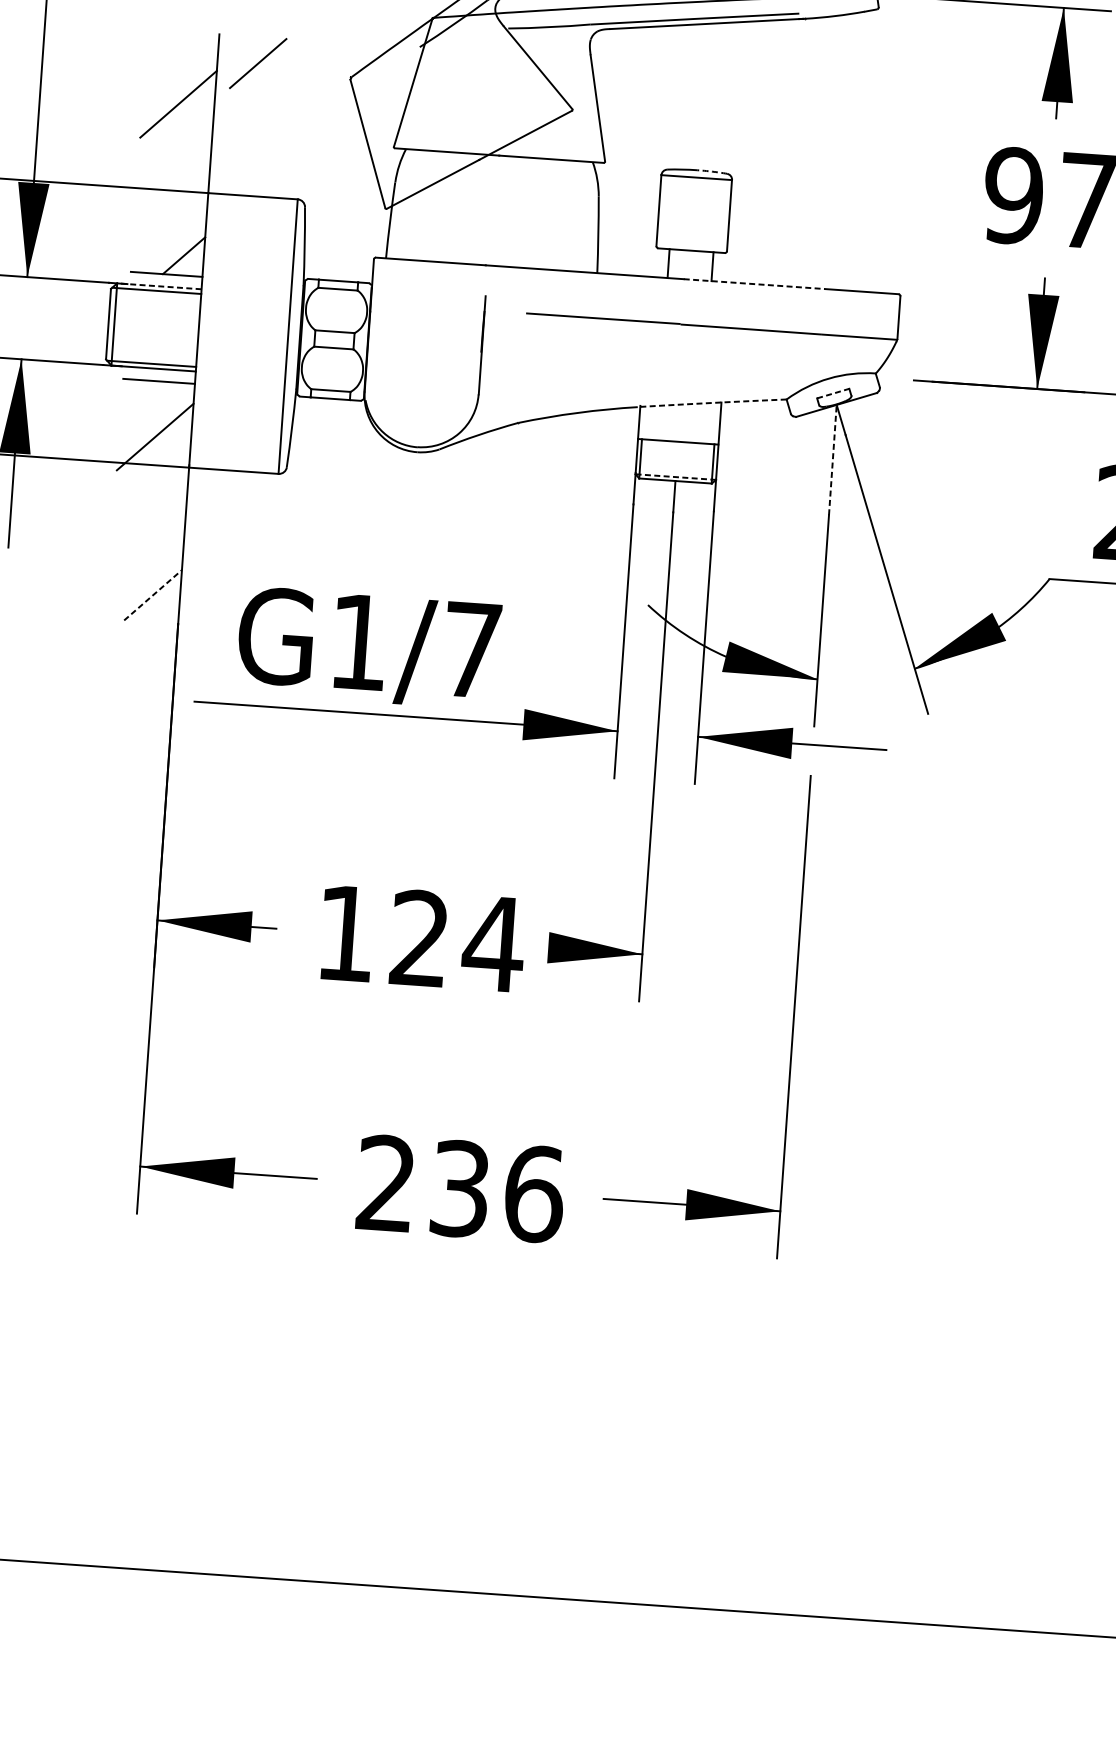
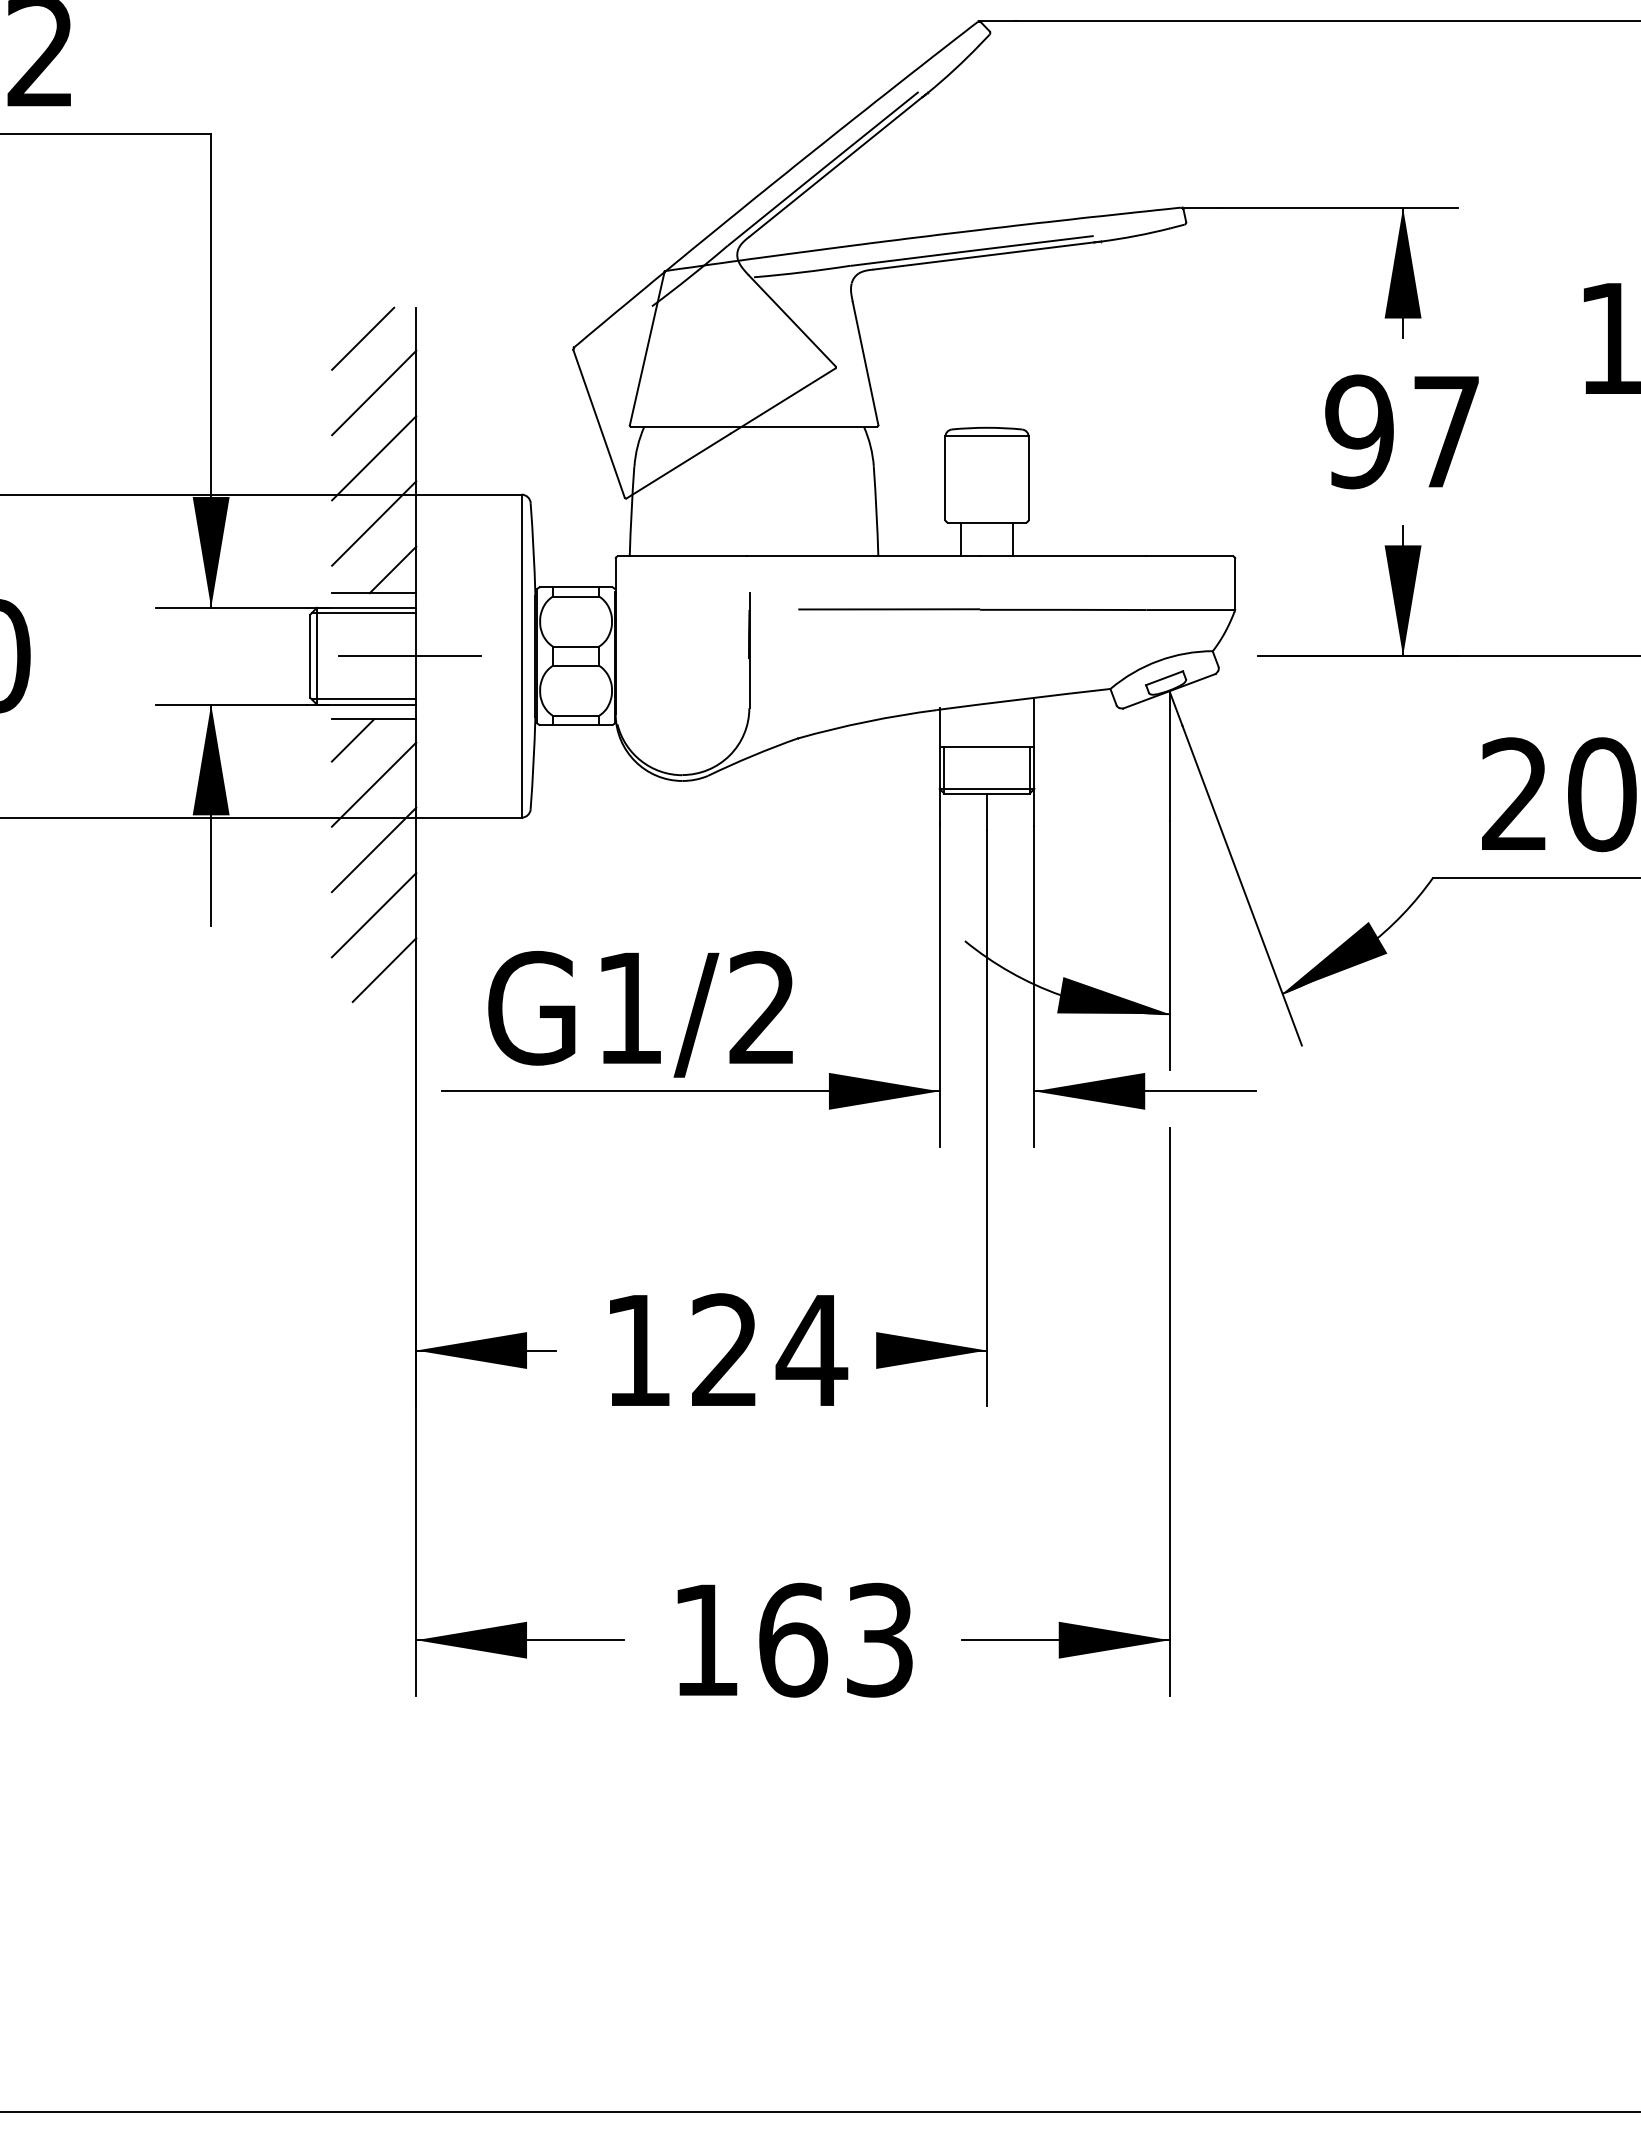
line: (258, 63) -> (363, 338), moved
line: (174, 159) -> (374, 458), added
arc: (712, 171) -> (1004, 428), dashed -> solid
line: (171, 215) -> (374, 523), added
line: (754, 284) -> (1063, 556), dashed -> solid
line: (159, 286) -> (366, 607), dashed -> solid
line: (193, 330) -> (410, 656), added
line: (833, 393) -> (1164, 678), dashed -> solid
line: (139, 398) -> (352, 740), added
arc: (712, 403) -> (1023, 699), dashed -> solid
line: (832, 460) -> (1169, 756), dashed -> solid
line: (676, 476) -> (987, 788), dashed -> solid
line: (150, 492) -> (373, 849), added
line: (146, 548) -> (373, 915), added
line: (153, 595) -> (384, 970), dashed -> solid
text: (471, 648) -> (761, 1006), G1/7 -> G1/2
text: (460, 1188) -> (793, 1639), 236 -> 163

